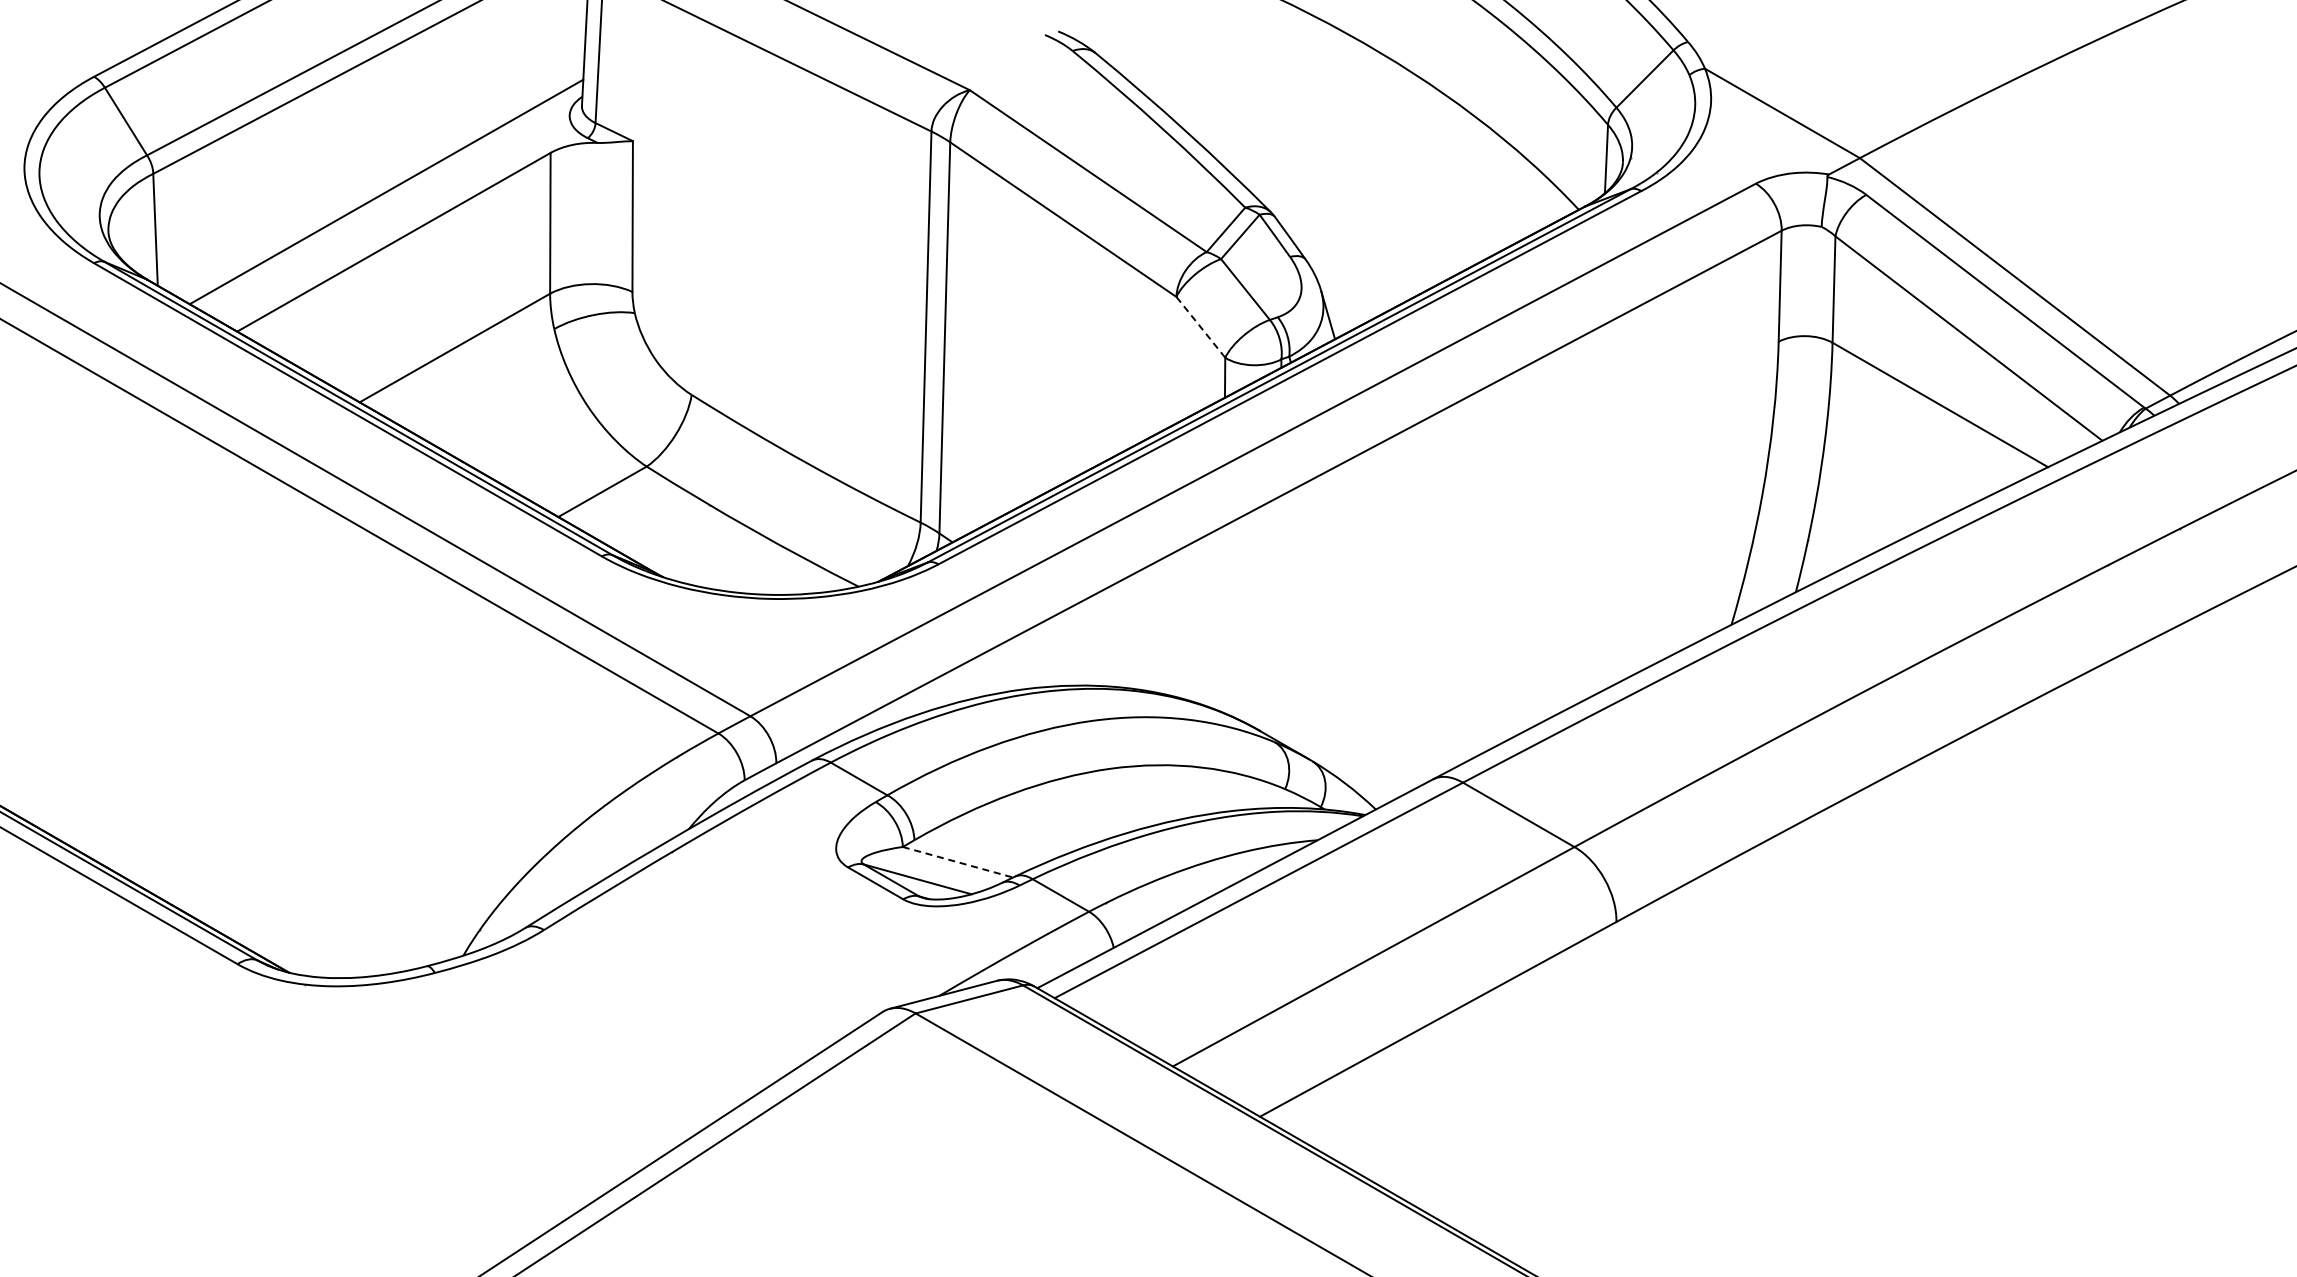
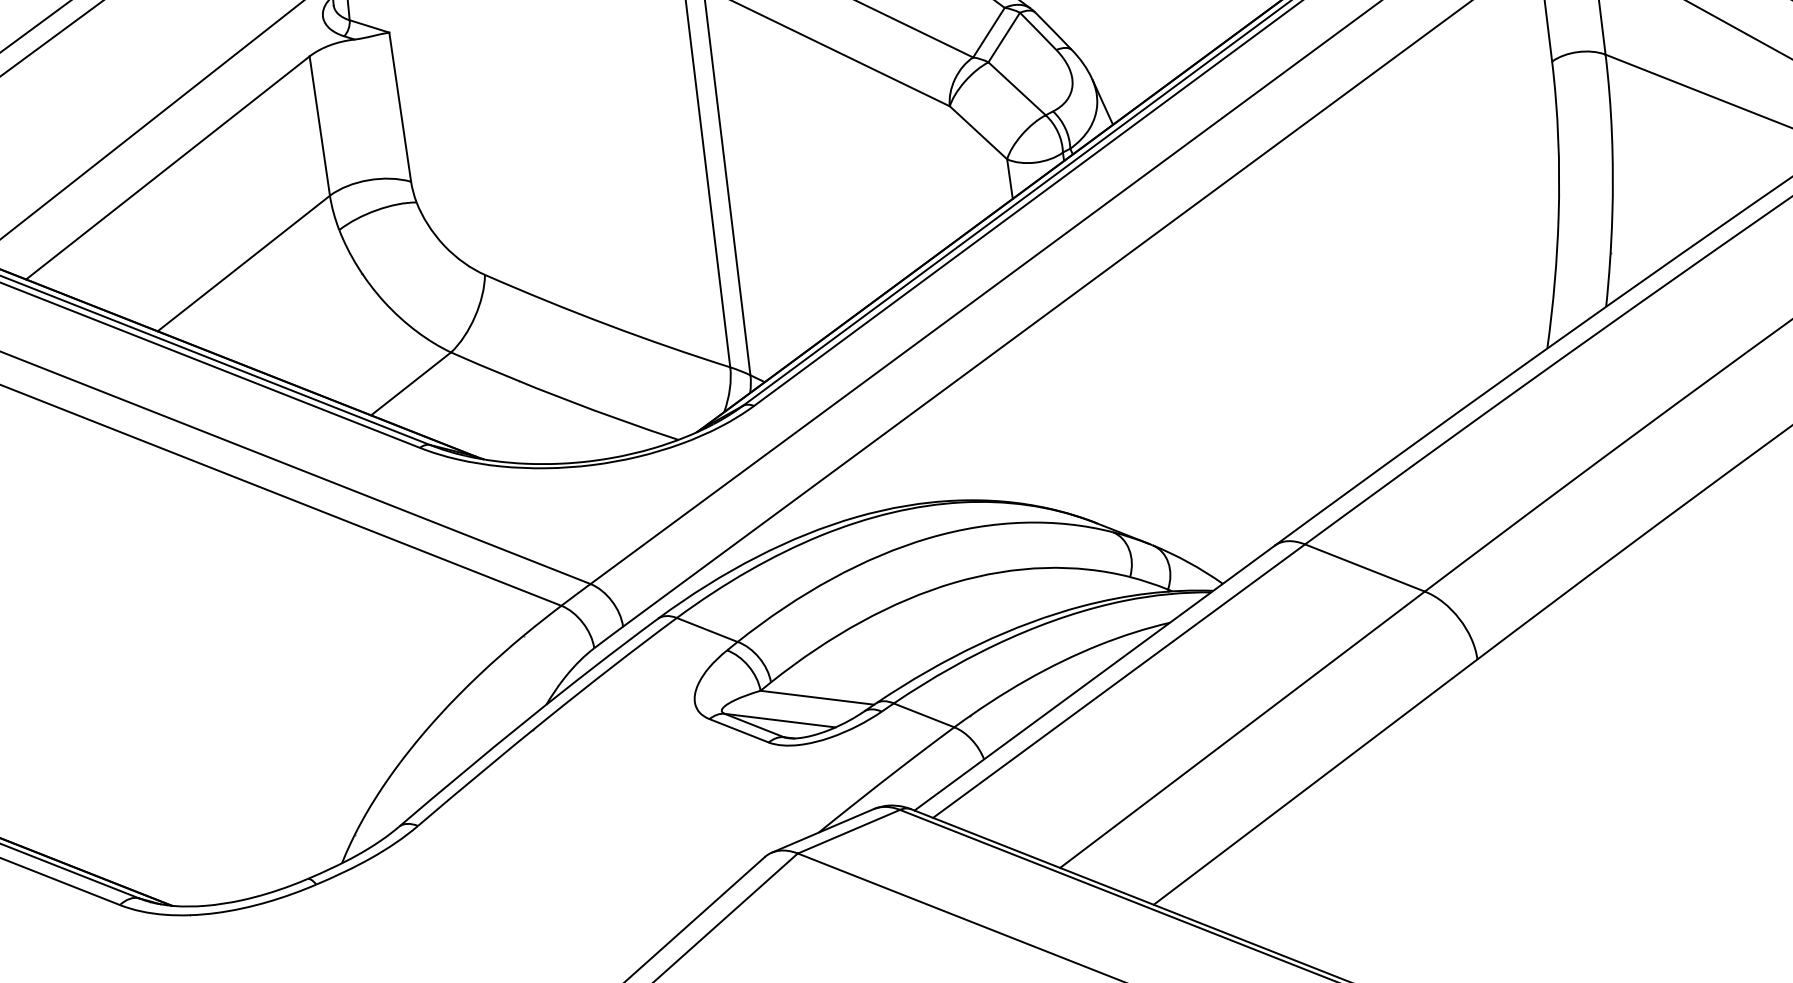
line: (1200, 327) -> (978, 133), dashed -> solid
line: (958, 862) -> (817, 697), dashed -> solid

